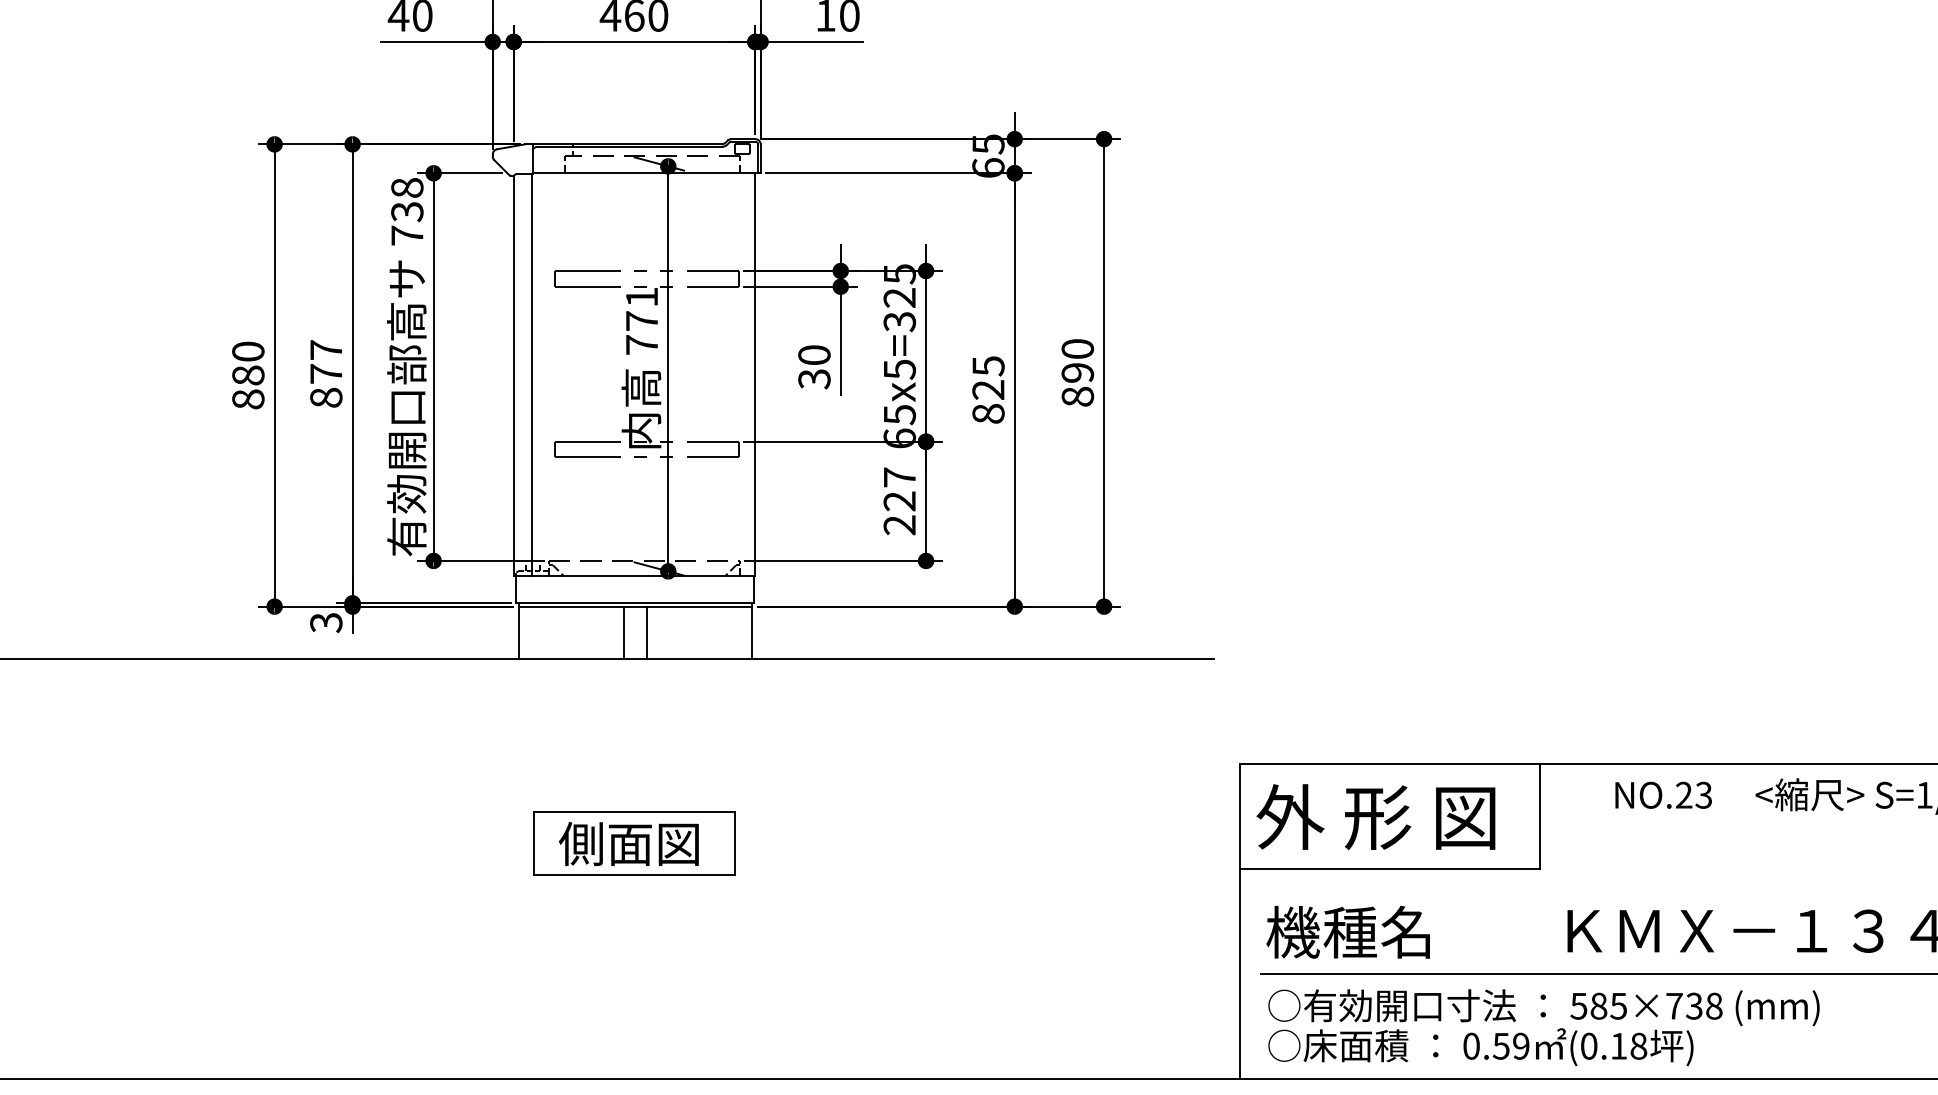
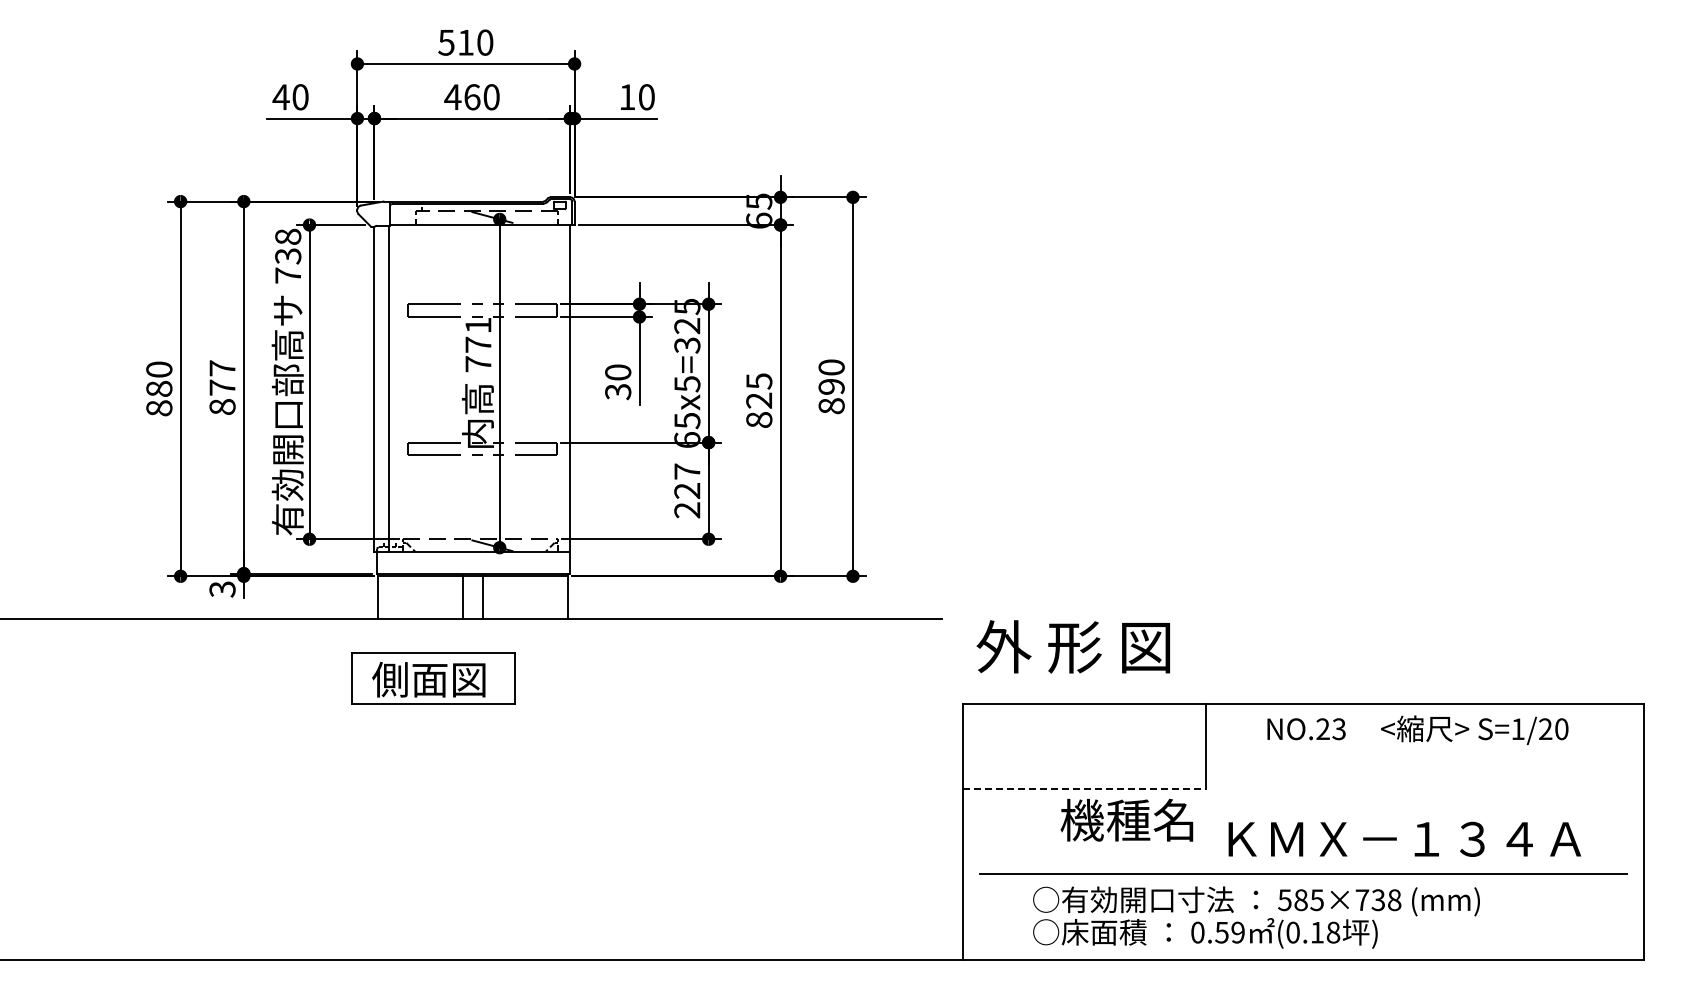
text: (1374, 816) -> (1072, 646), moved
part: (634, 842) -> (433, 678), moved
line: (1389, 869) -> (1084, 789), solid -> dashed
text: (1347, 931) -> (1126, 819), moved
text: (1543, 1027) -> (1256, 917), moved

